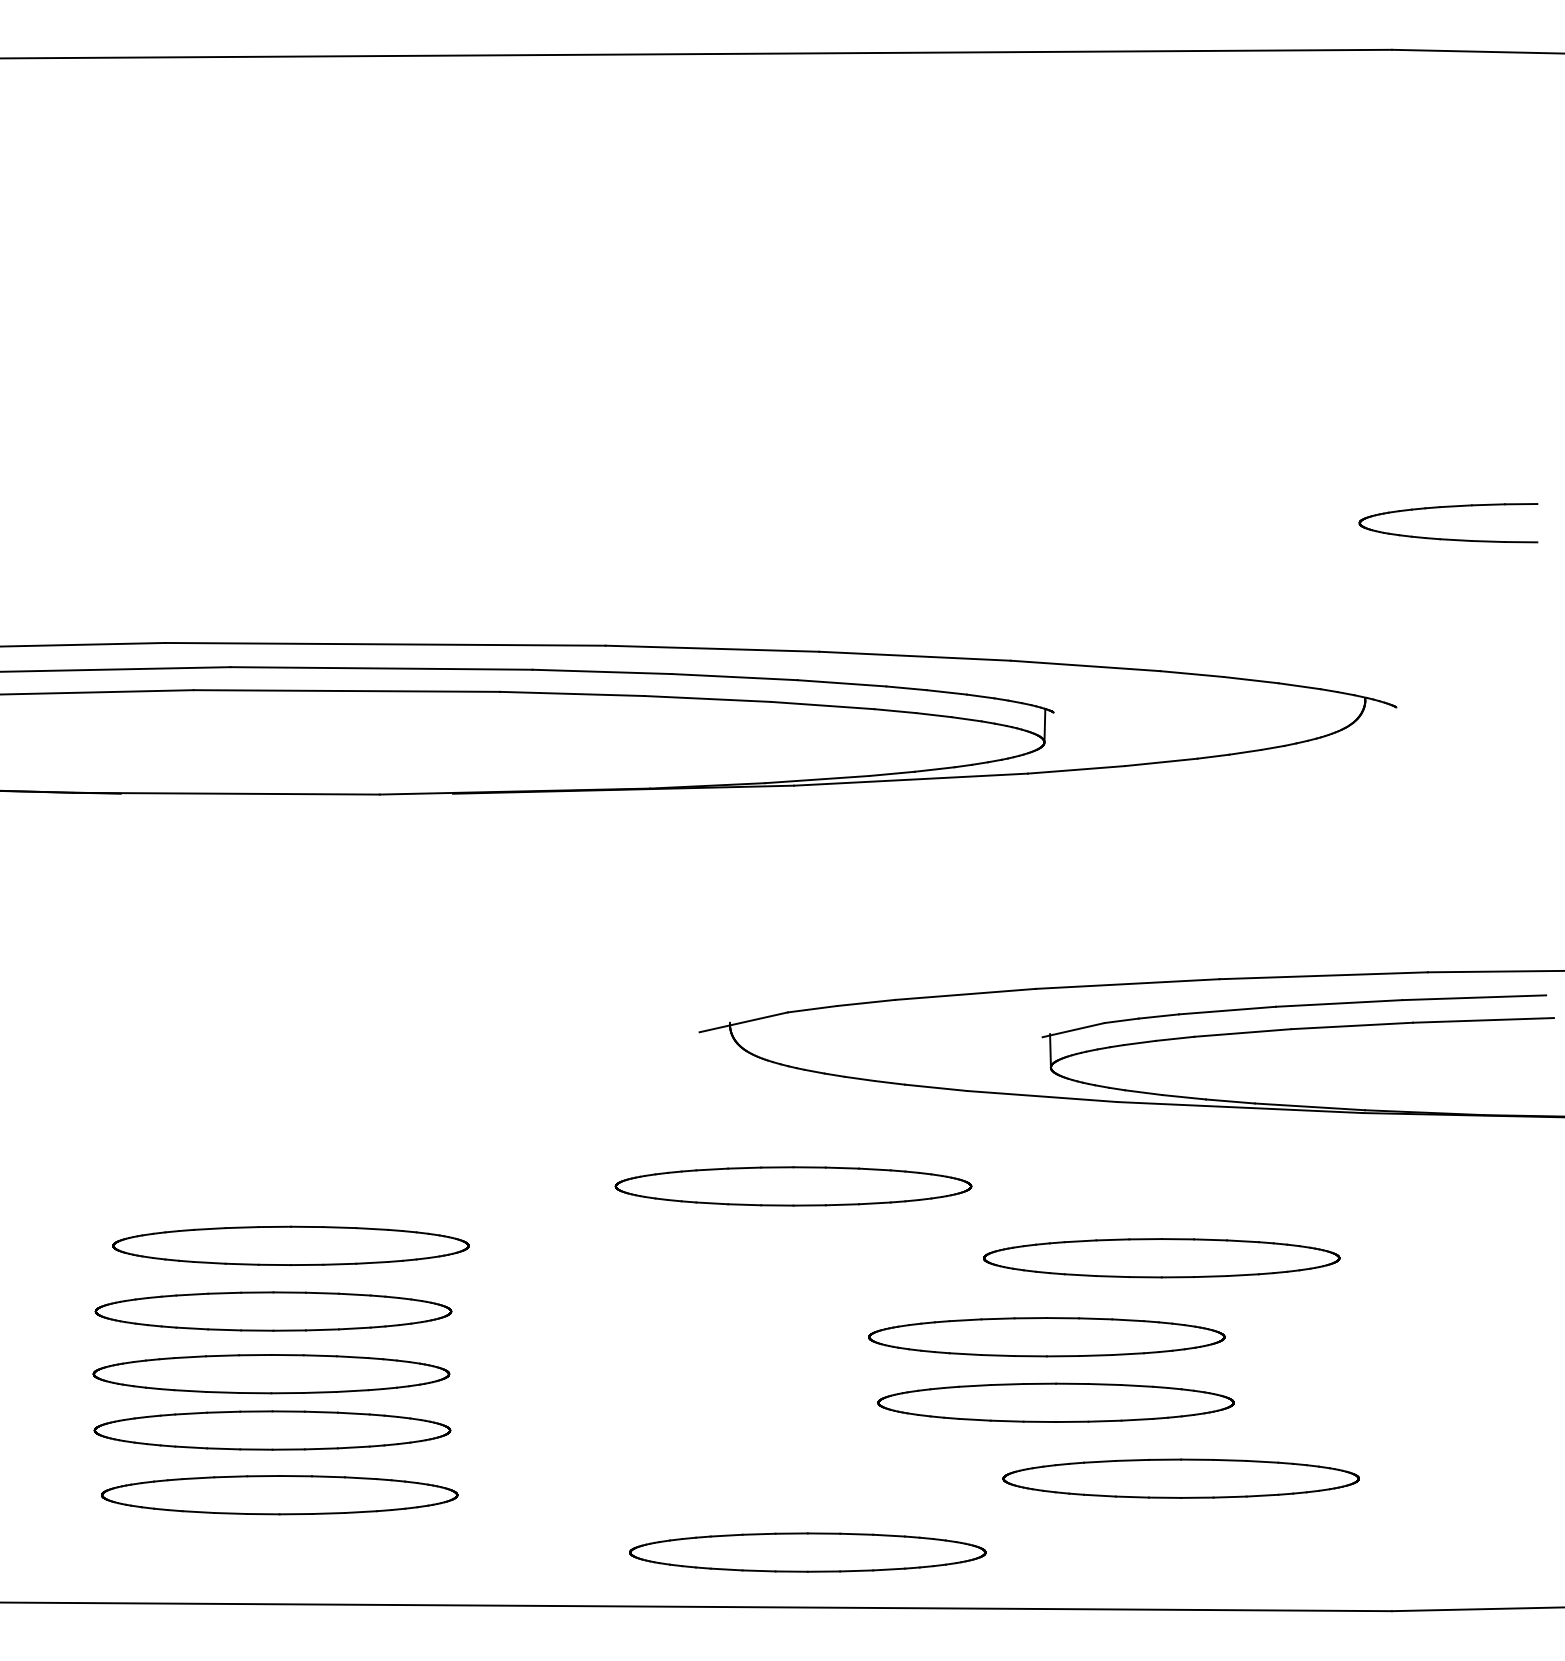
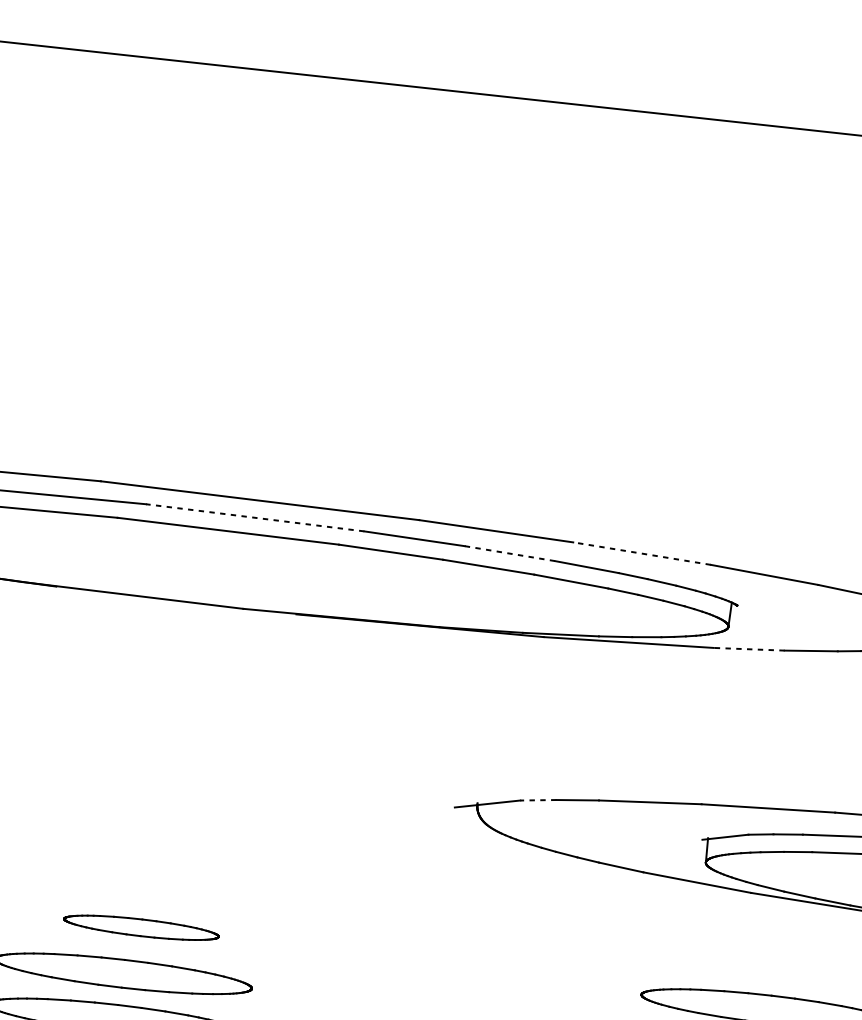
line: (915, 656) -> (642, 553), solid -> dashed
line: (381, 668) -> (255, 517), solid -> dashed
line: (734, 677) -> (509, 553), solid -> dashed
line: (1076, 769) -> (749, 649), solid -> dashed
line: (812, 1009) -> (538, 800), solid -> dashed
part: (793, 1186) -> (509, 926), removed
part: (290, 1245) -> (141, 927), size x0.6

